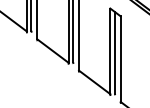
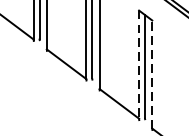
line: (110, 51) -> (139, 64), solid -> dashed
line: (120, 59) -> (151, 74), solid -> dashed

